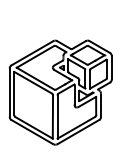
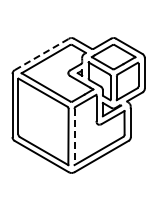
line: (32, 53) -> (42, 54), solid -> dashed
line: (57, 117) -> (74, 137), solid -> dashed

